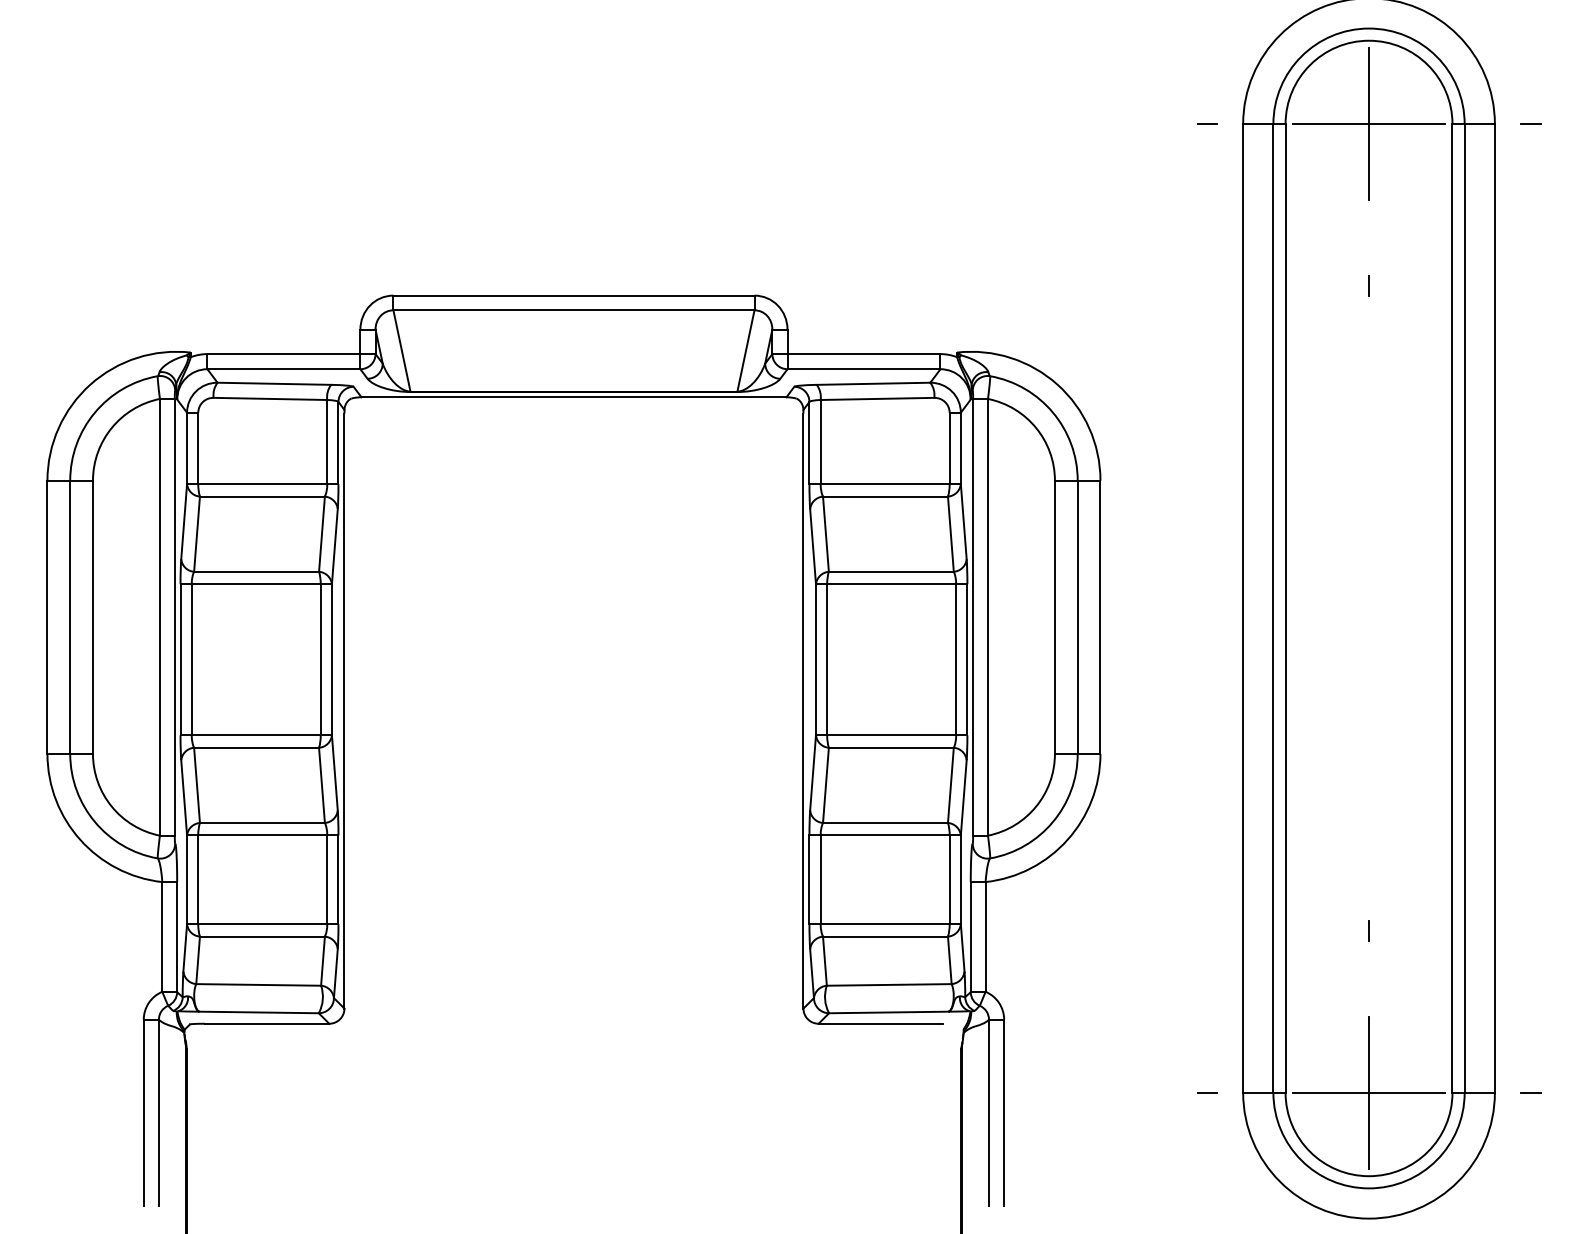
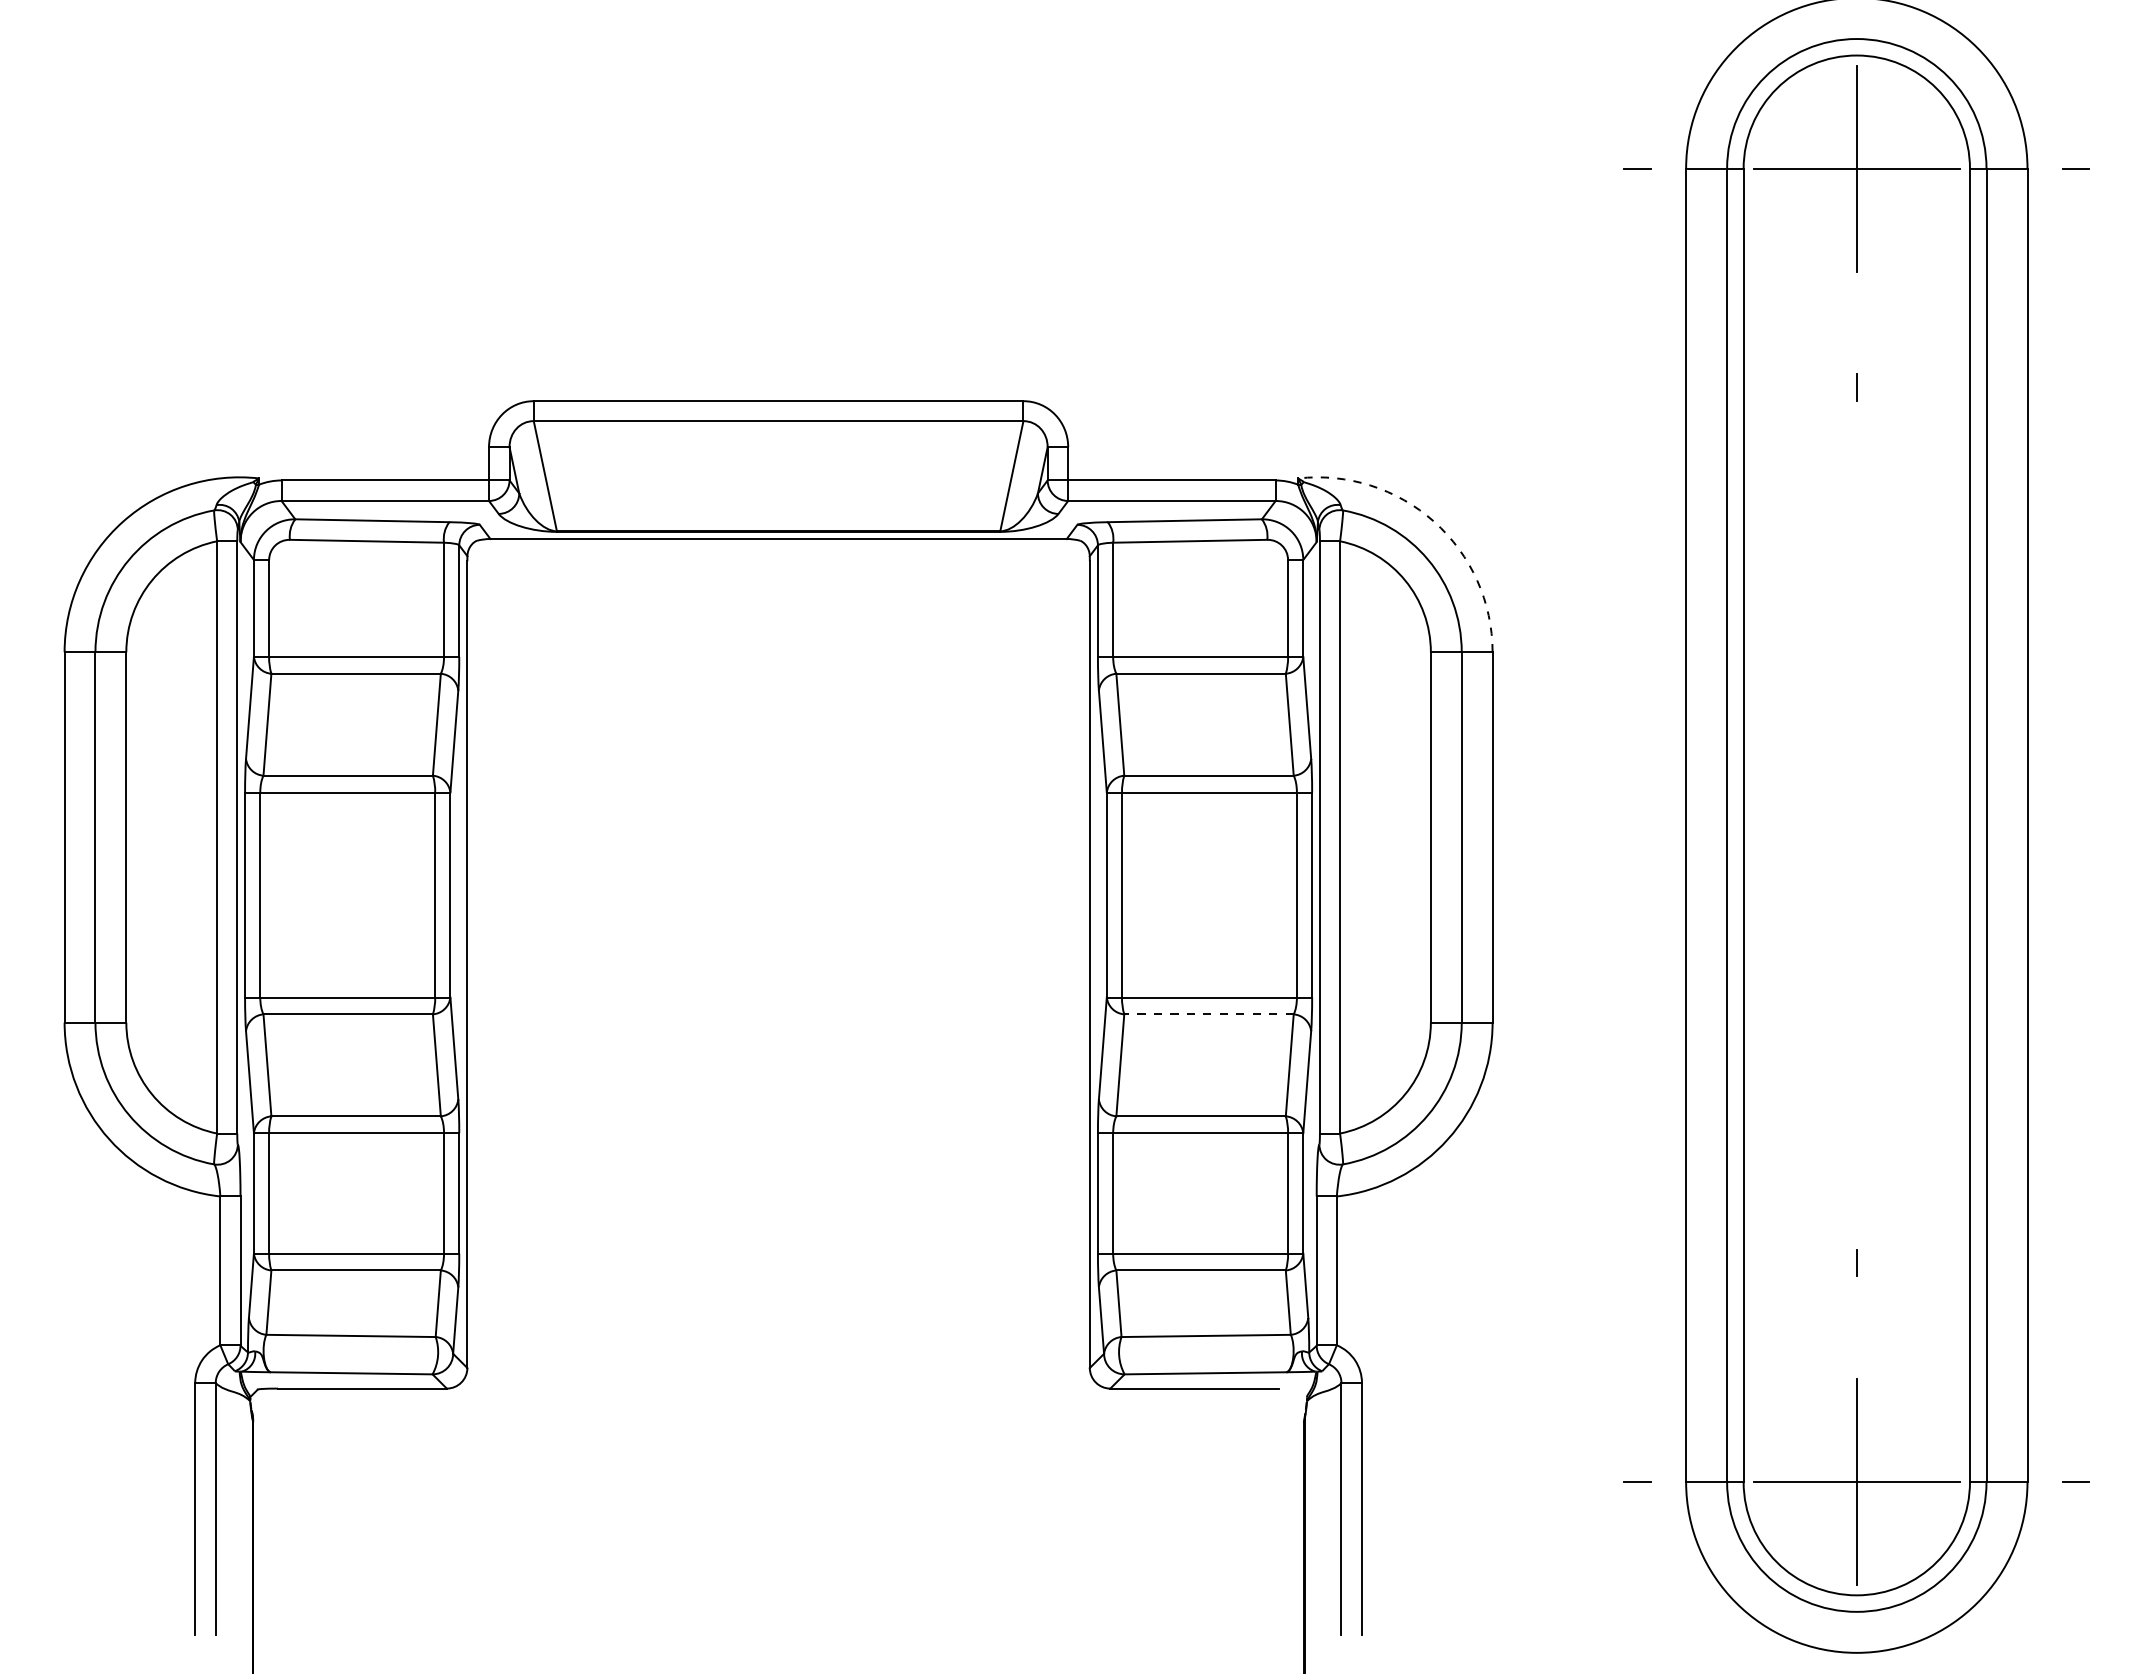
arc: (1057, 384) -> (1434, 521), solid -> dashed
line: (891, 747) -> (1209, 1014), solid -> dashed

